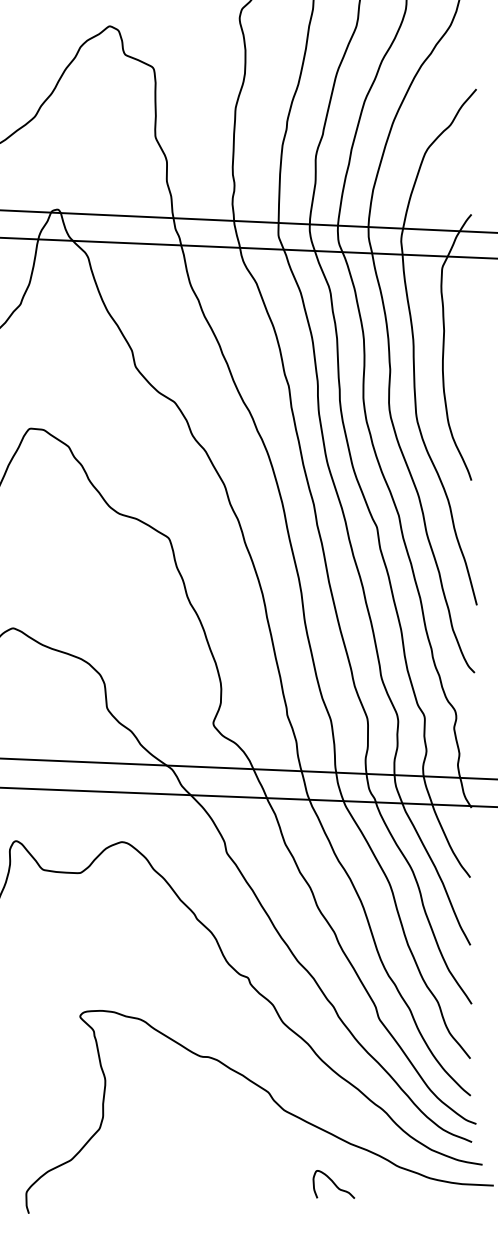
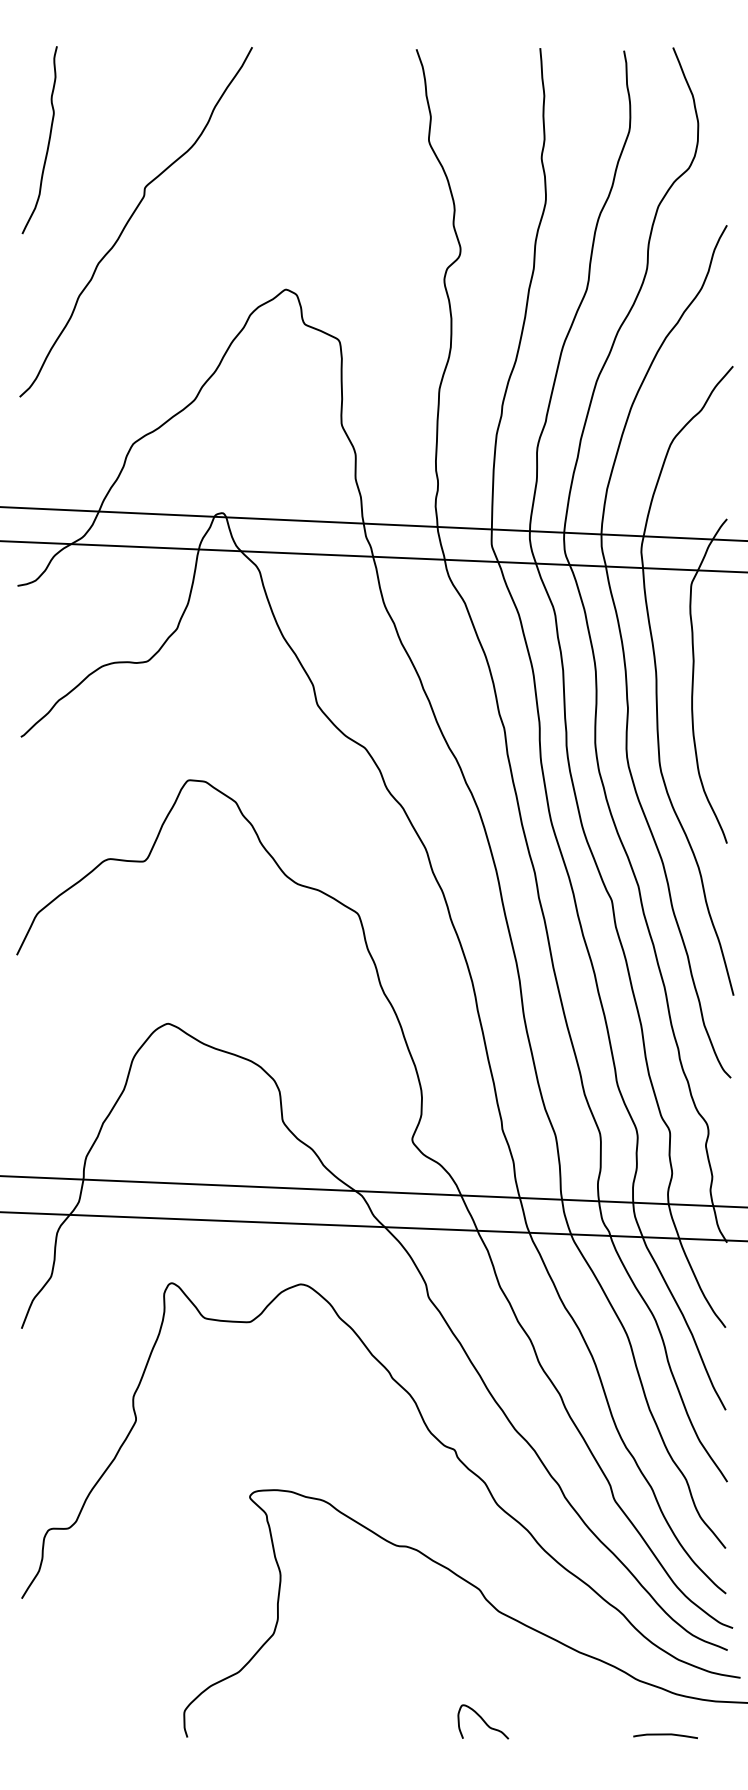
curve: (334, 1184) -> (483, 1721), moved
curve: (421, 1212) -> (665, 1735), added

